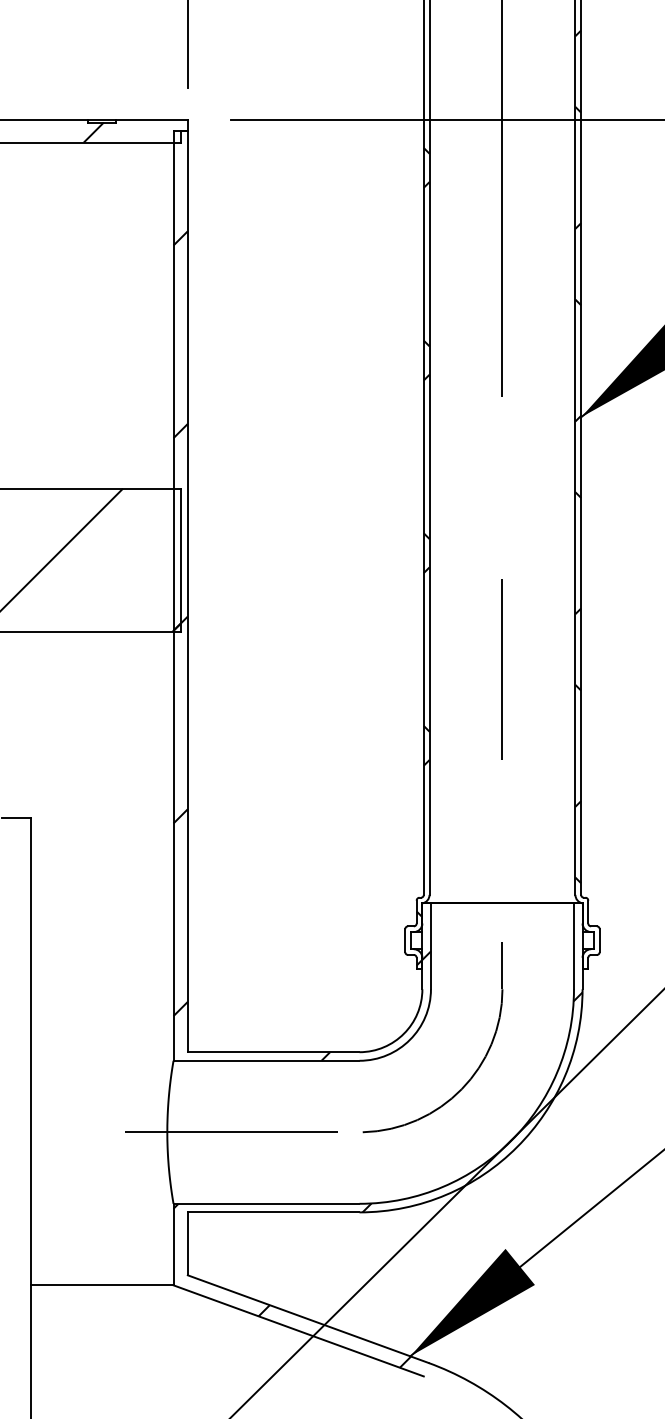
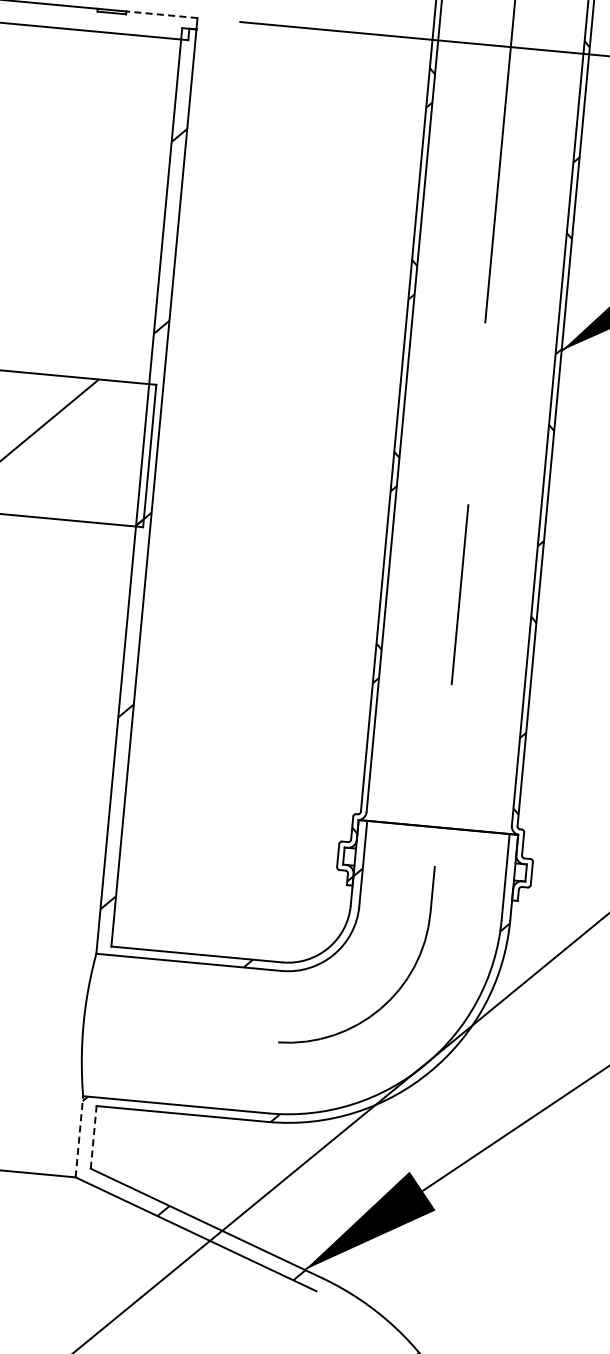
line: (152, 119) -> (162, 14), solid -> dashed
hatch: (93, 132) -> (102, 22), removed
line: (230, 1132) -> (146, 1030), removed
line: (187, 1243) -> (93, 1137), solid -> dashed
line: (173, 1244) -> (79, 1136), solid -> dashed

